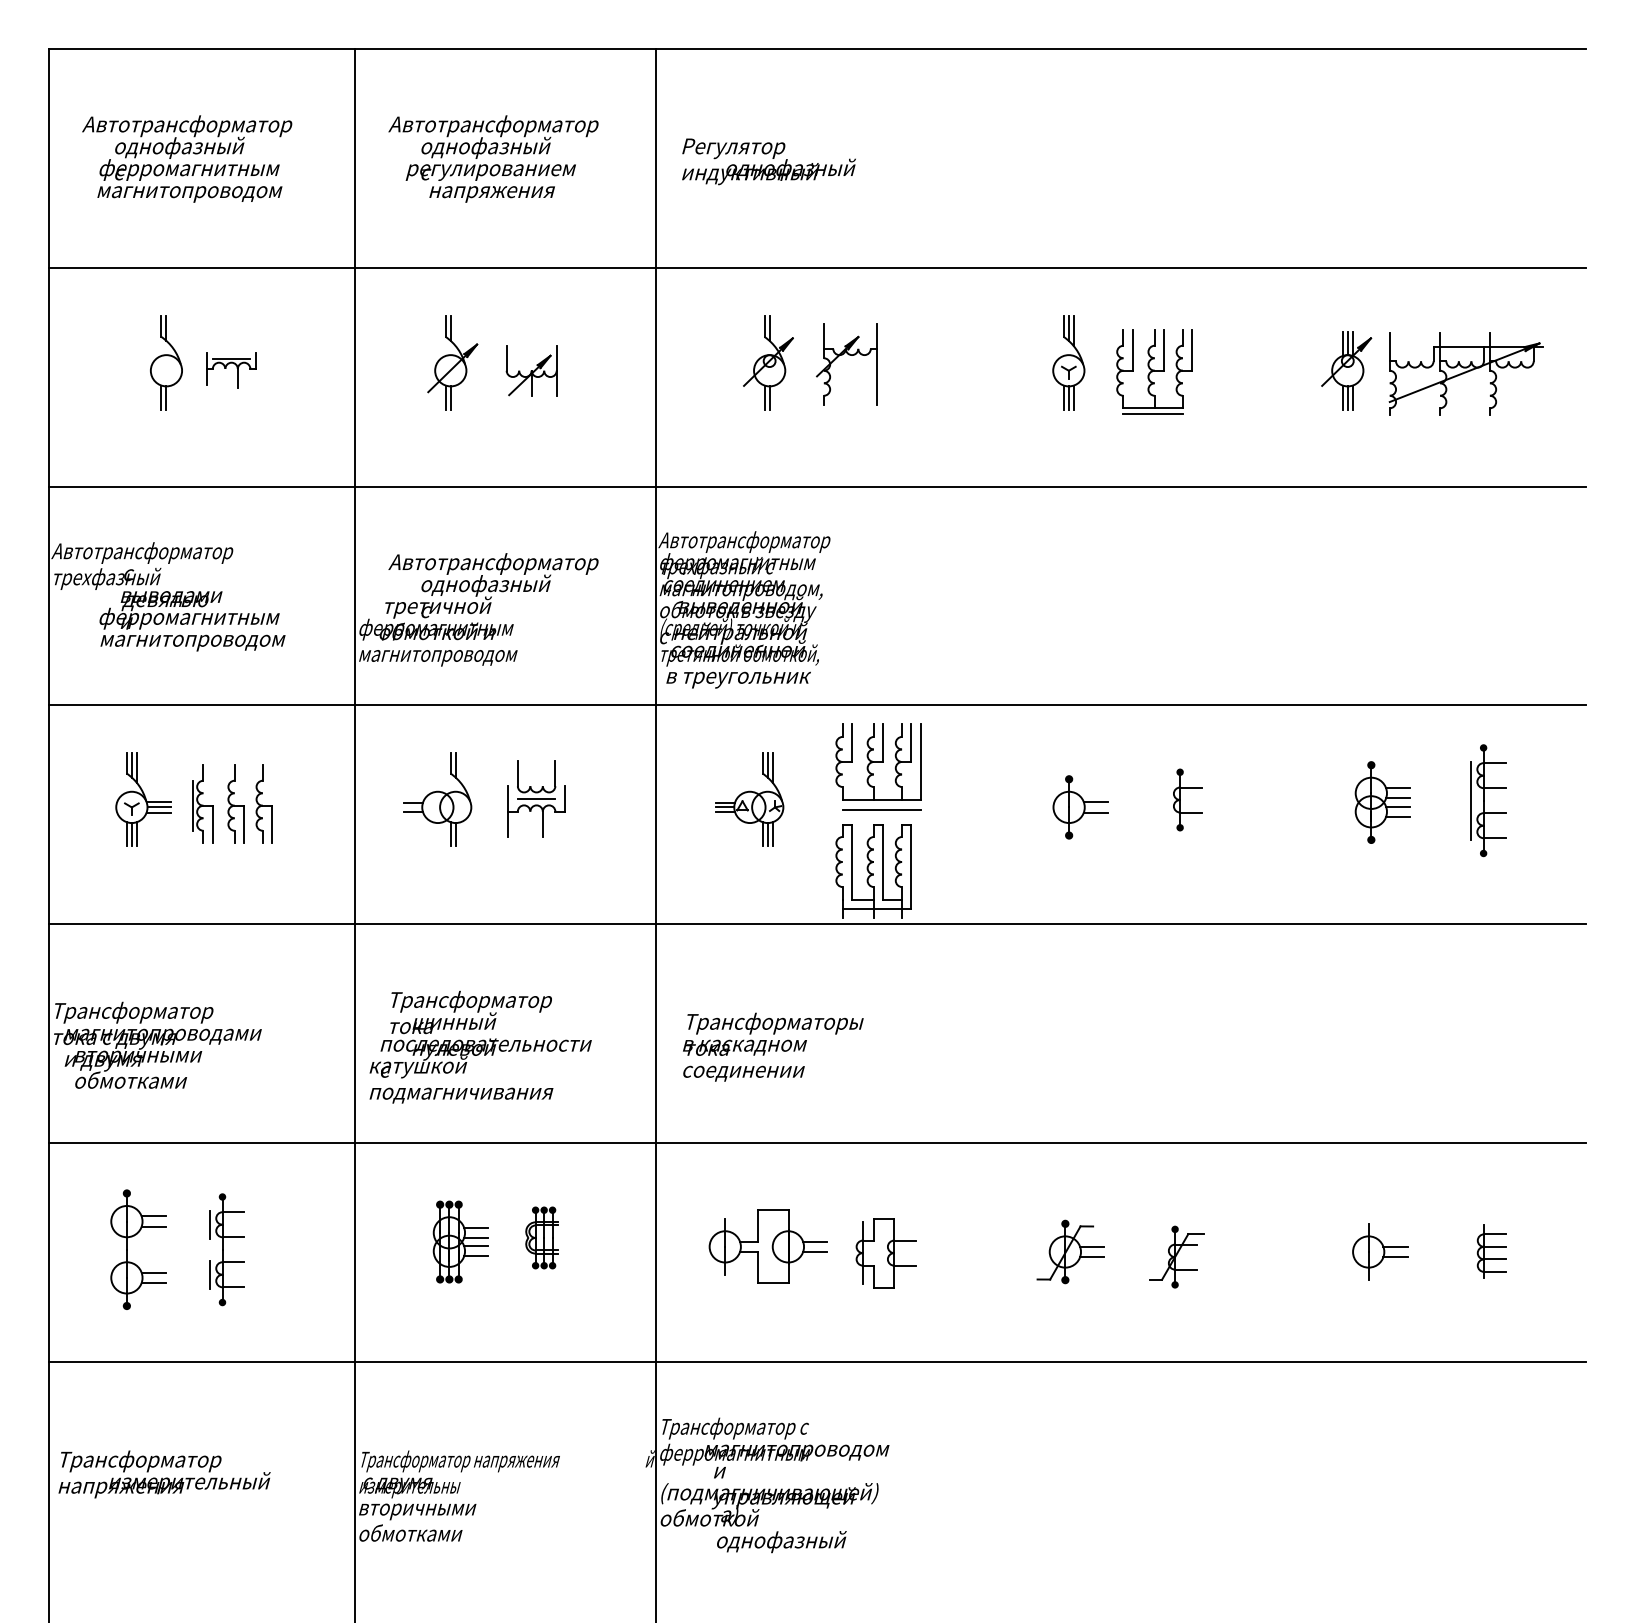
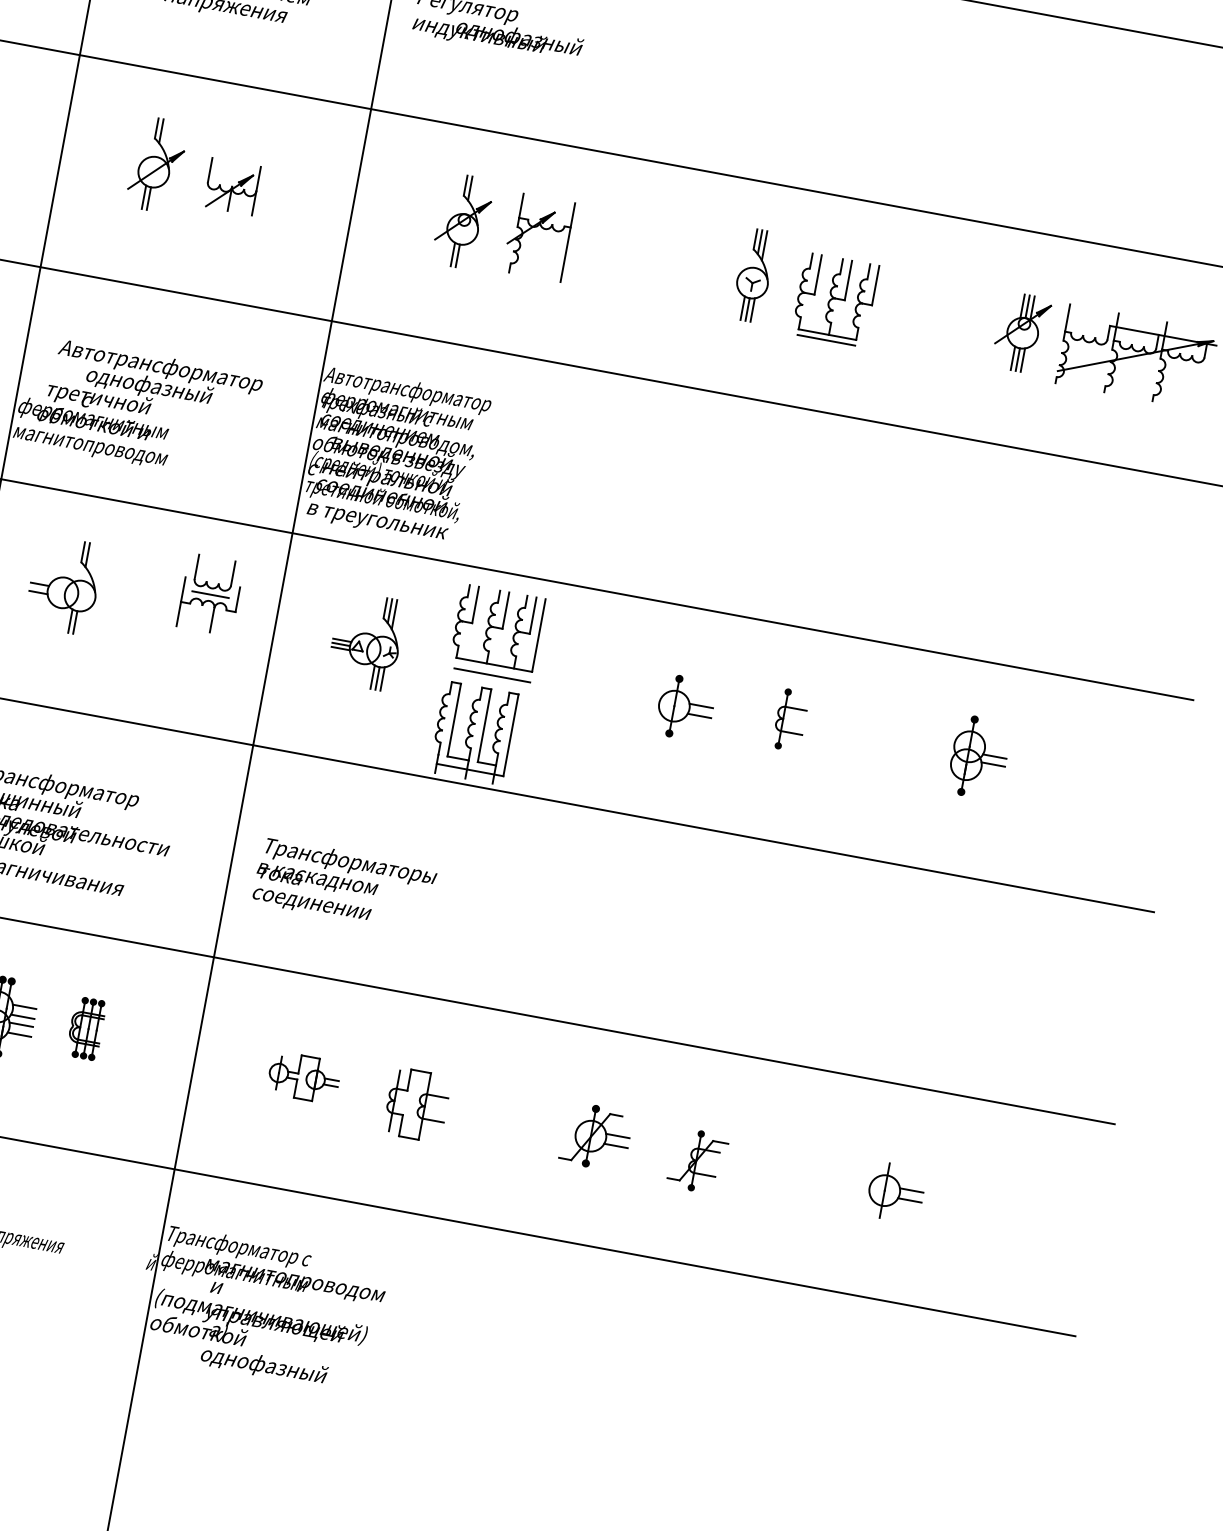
line: (1398, 788) -> (996, 747), removed
part: (536, 798) -> (210, 594), moved
part: (1488, 800) -> (1081, 774), removed
line: (1398, 816) -> (991, 774), removed
part: (767, 1246) -> (303, 1077), size x0.6
part: (1491, 1251) -> (1003, 1212), removed

